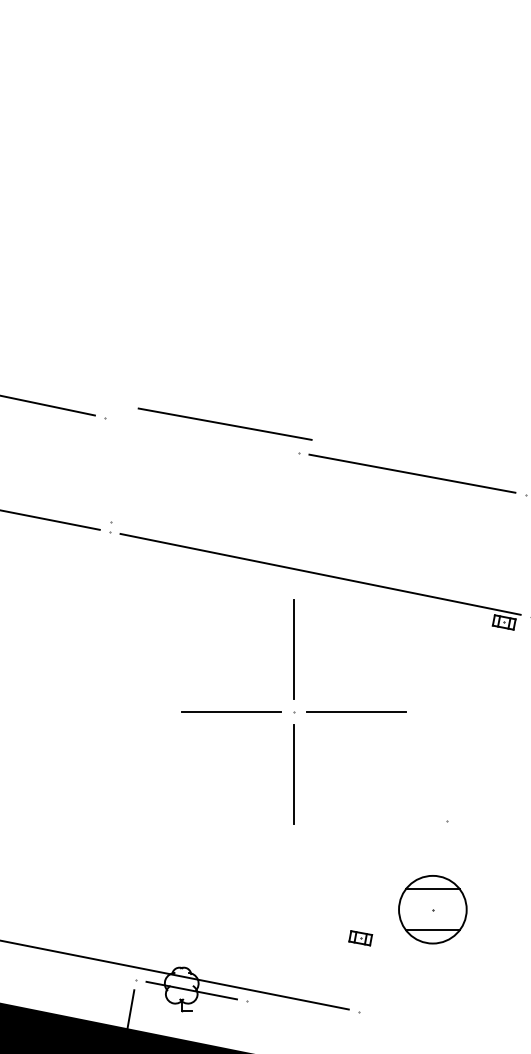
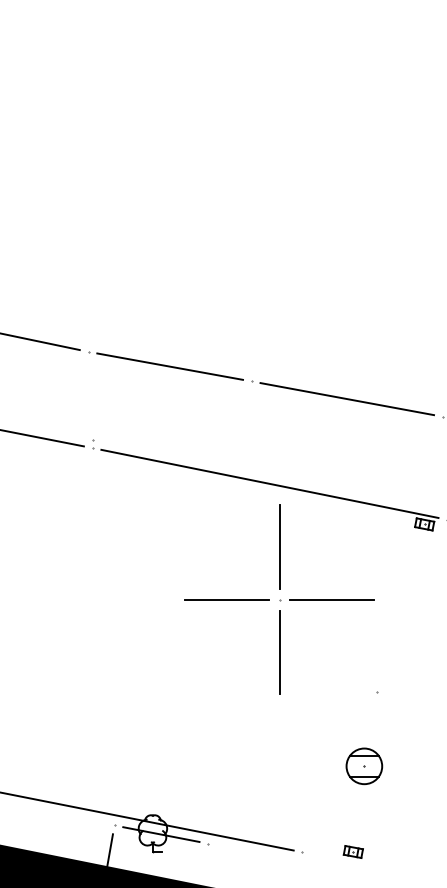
line: (224, 423) -> (169, 366), moved
part: (293, 711) -> (279, 599), moved
part: (432, 909) -> (364, 766), size x0.62
part: (360, 938) -> (353, 852), moved

